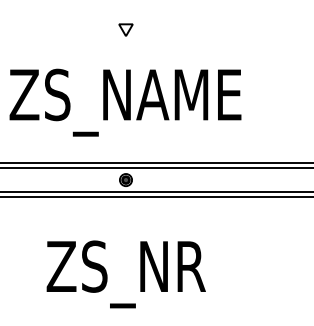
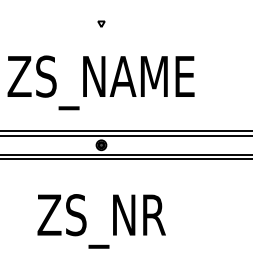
part: (125, 29) -> (101, 23), size x0.6

